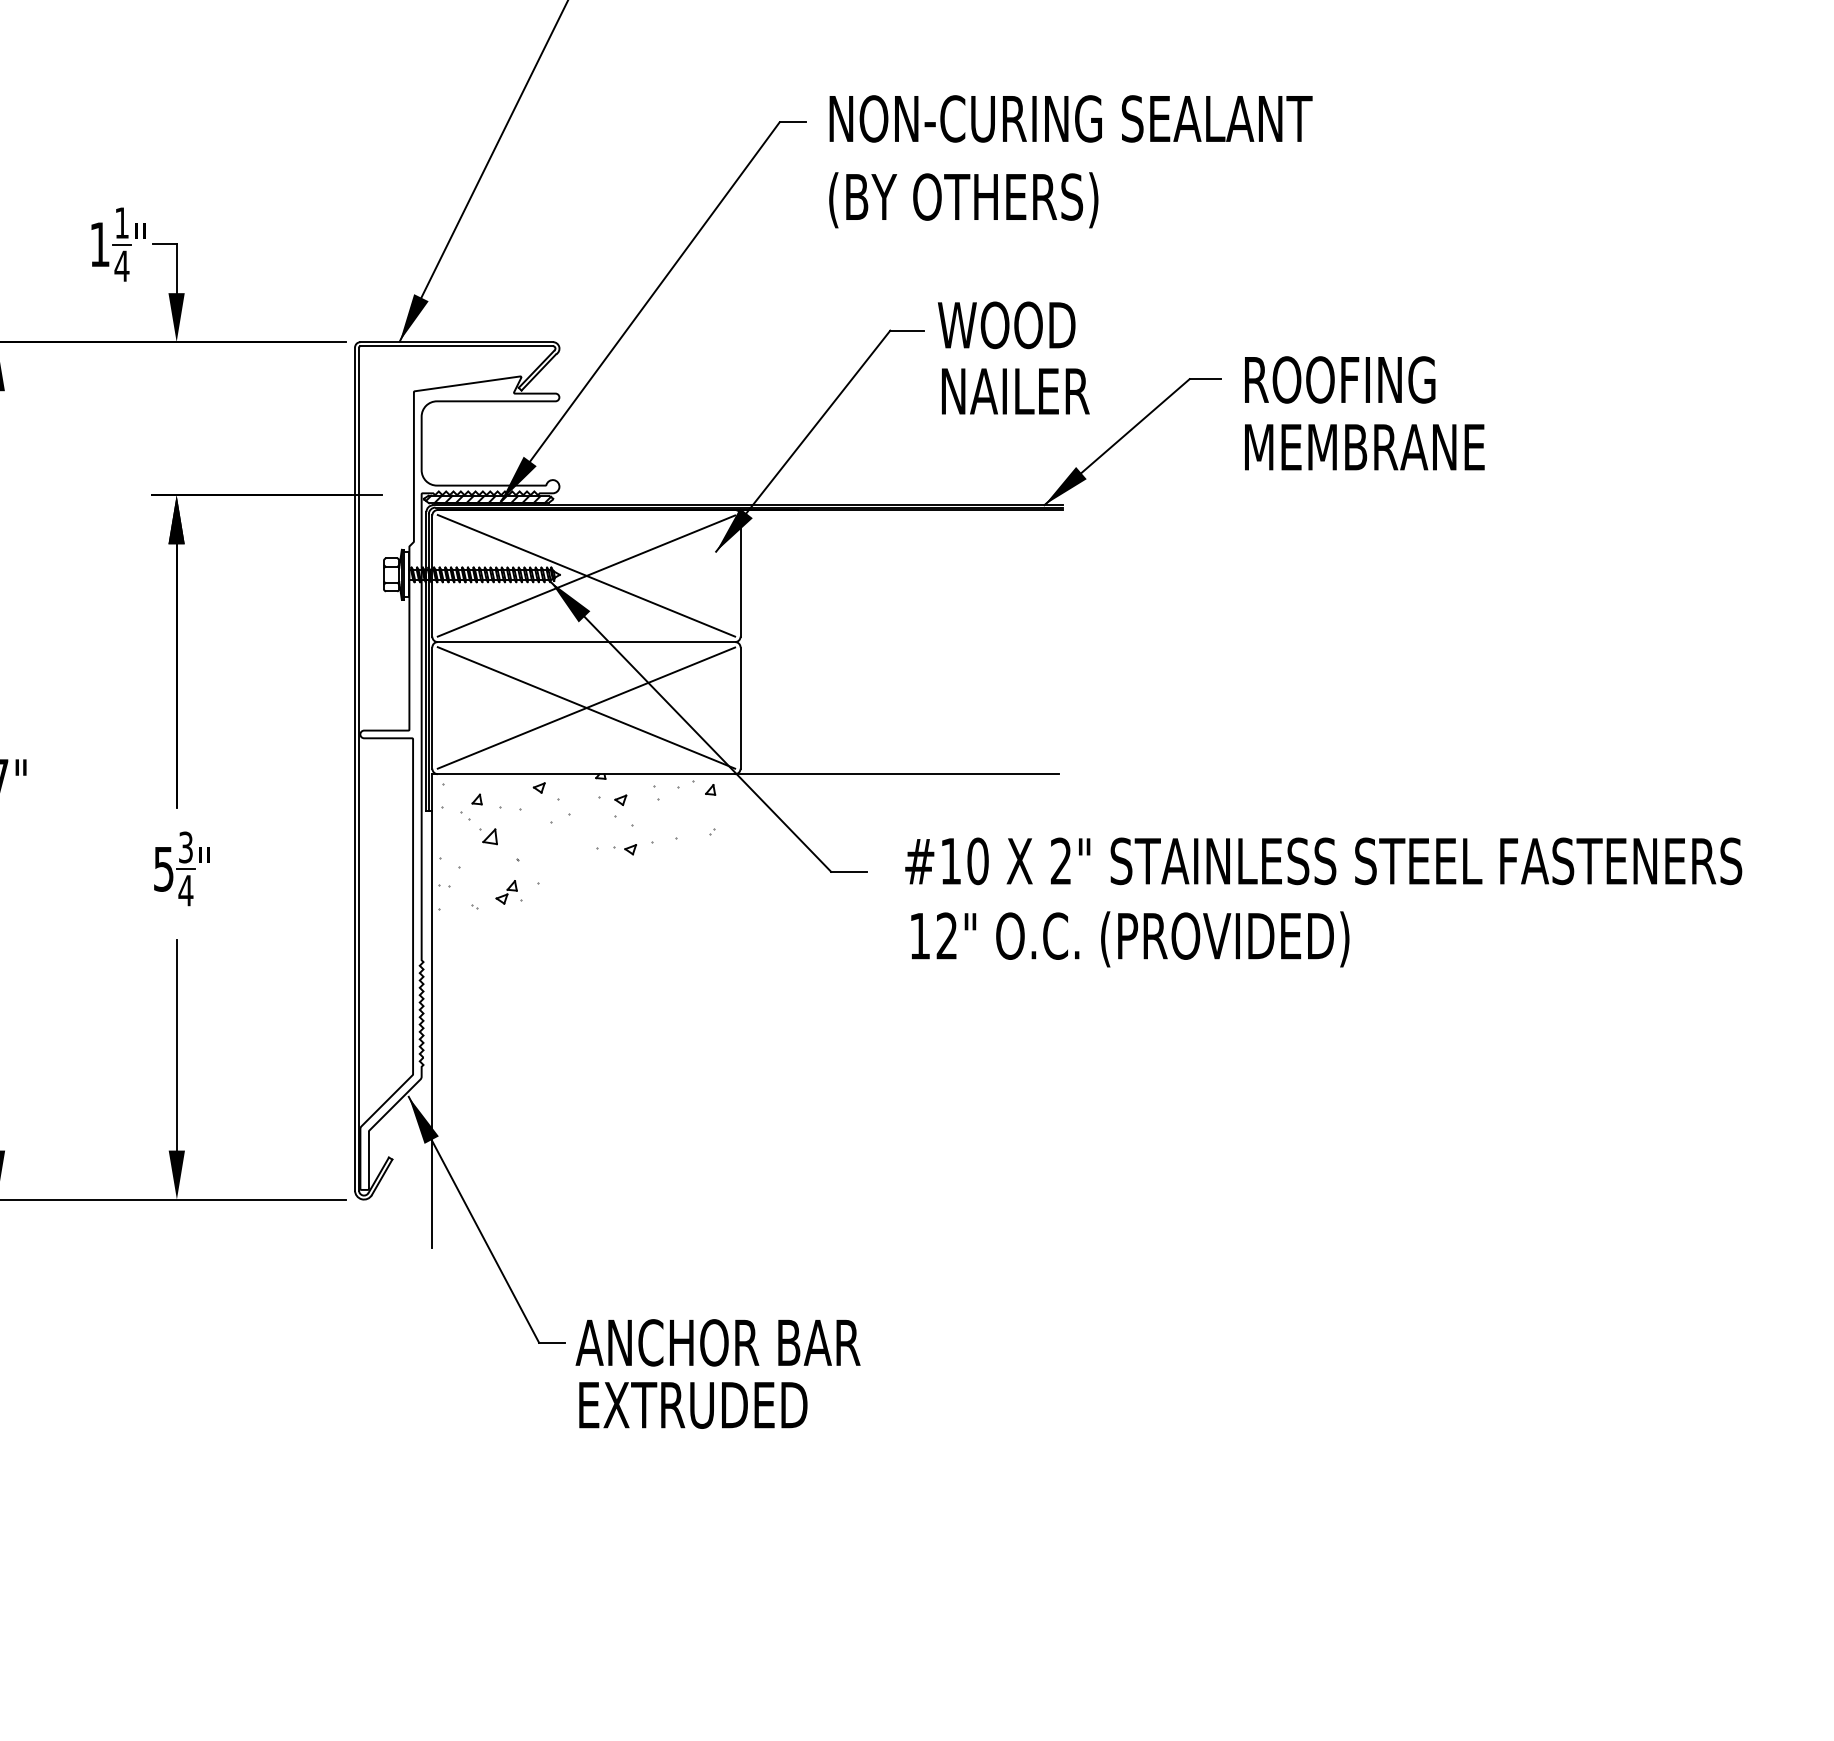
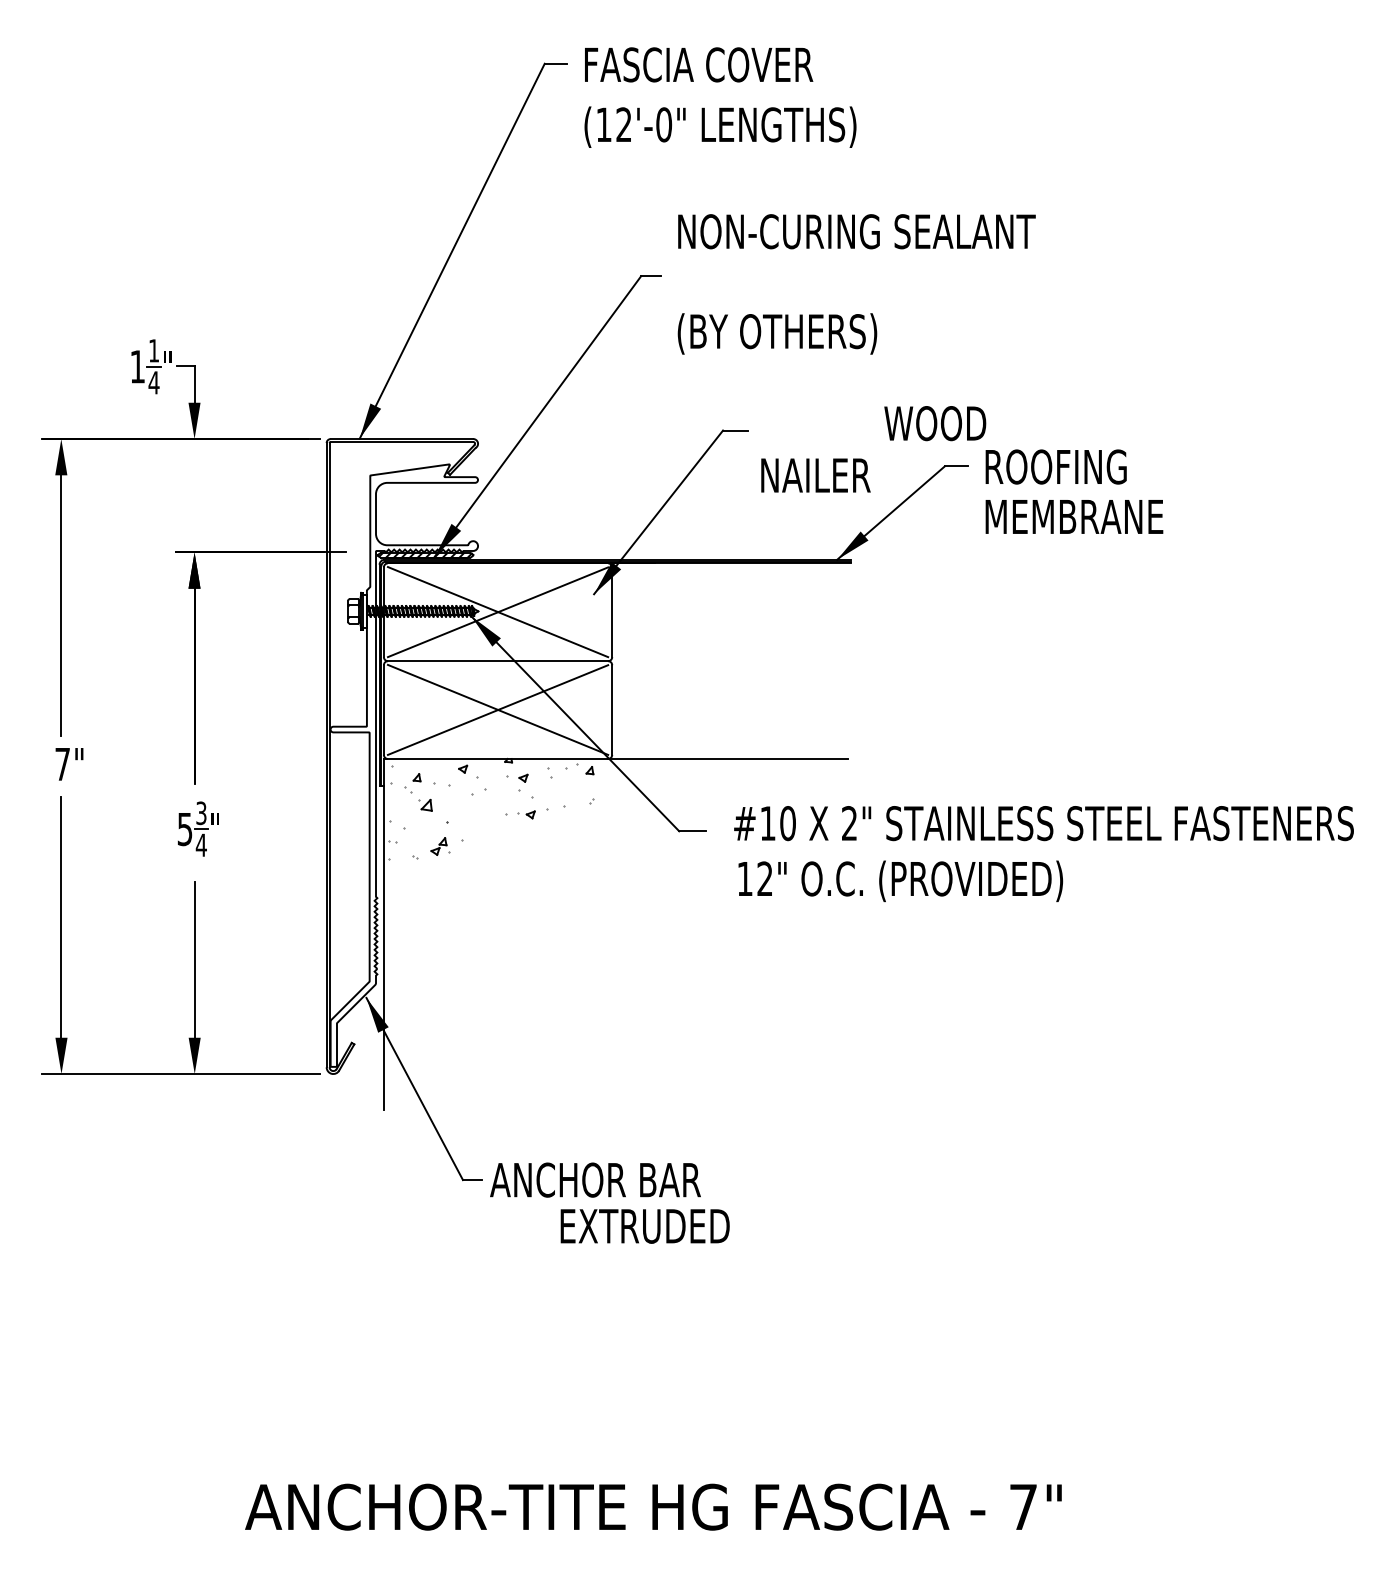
text: (1070, 118) -> (856, 231), moved
text: (1007, 325) -> (935, 423), moved
text: (692, 1405) -> (644, 1226), moved

